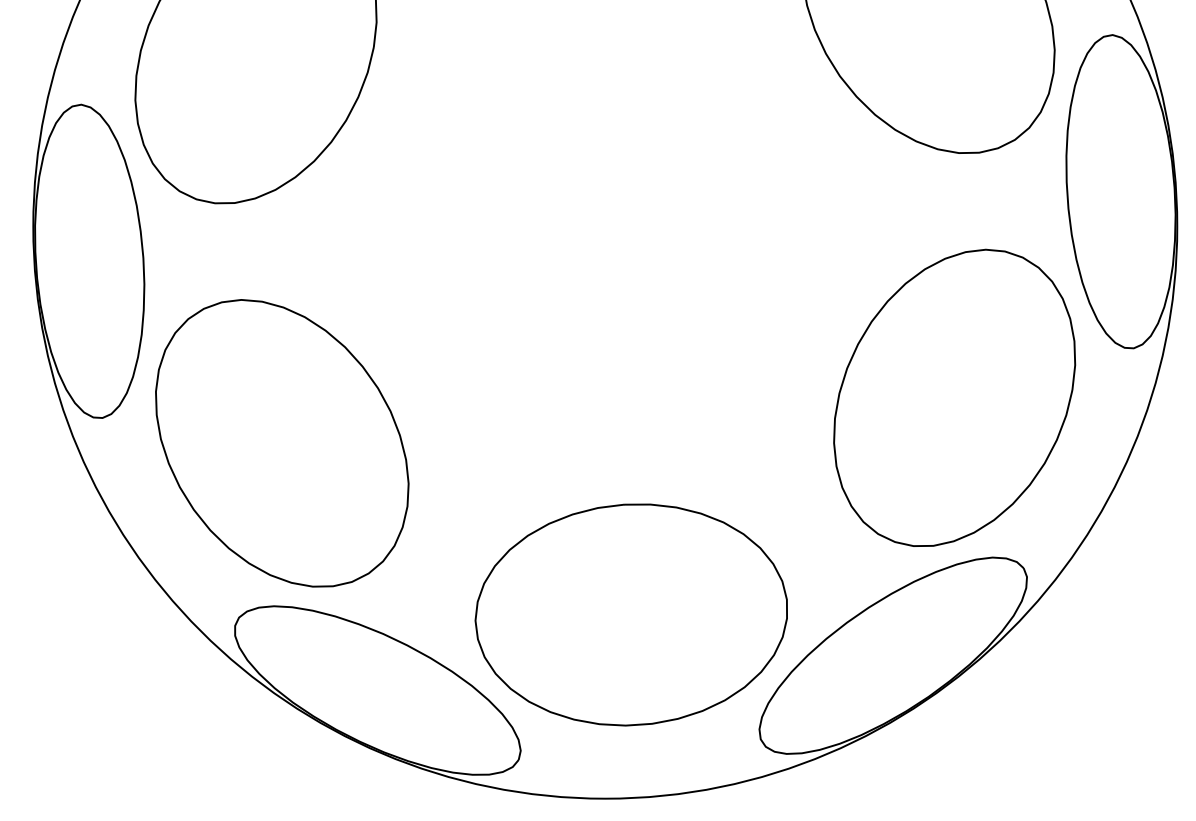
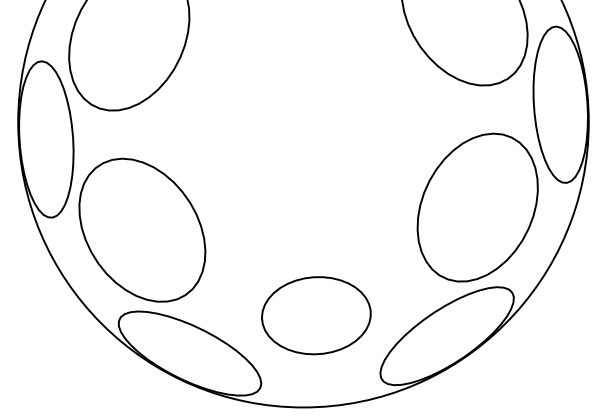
part: (629, 614) -> (315, 315), size x0.7

